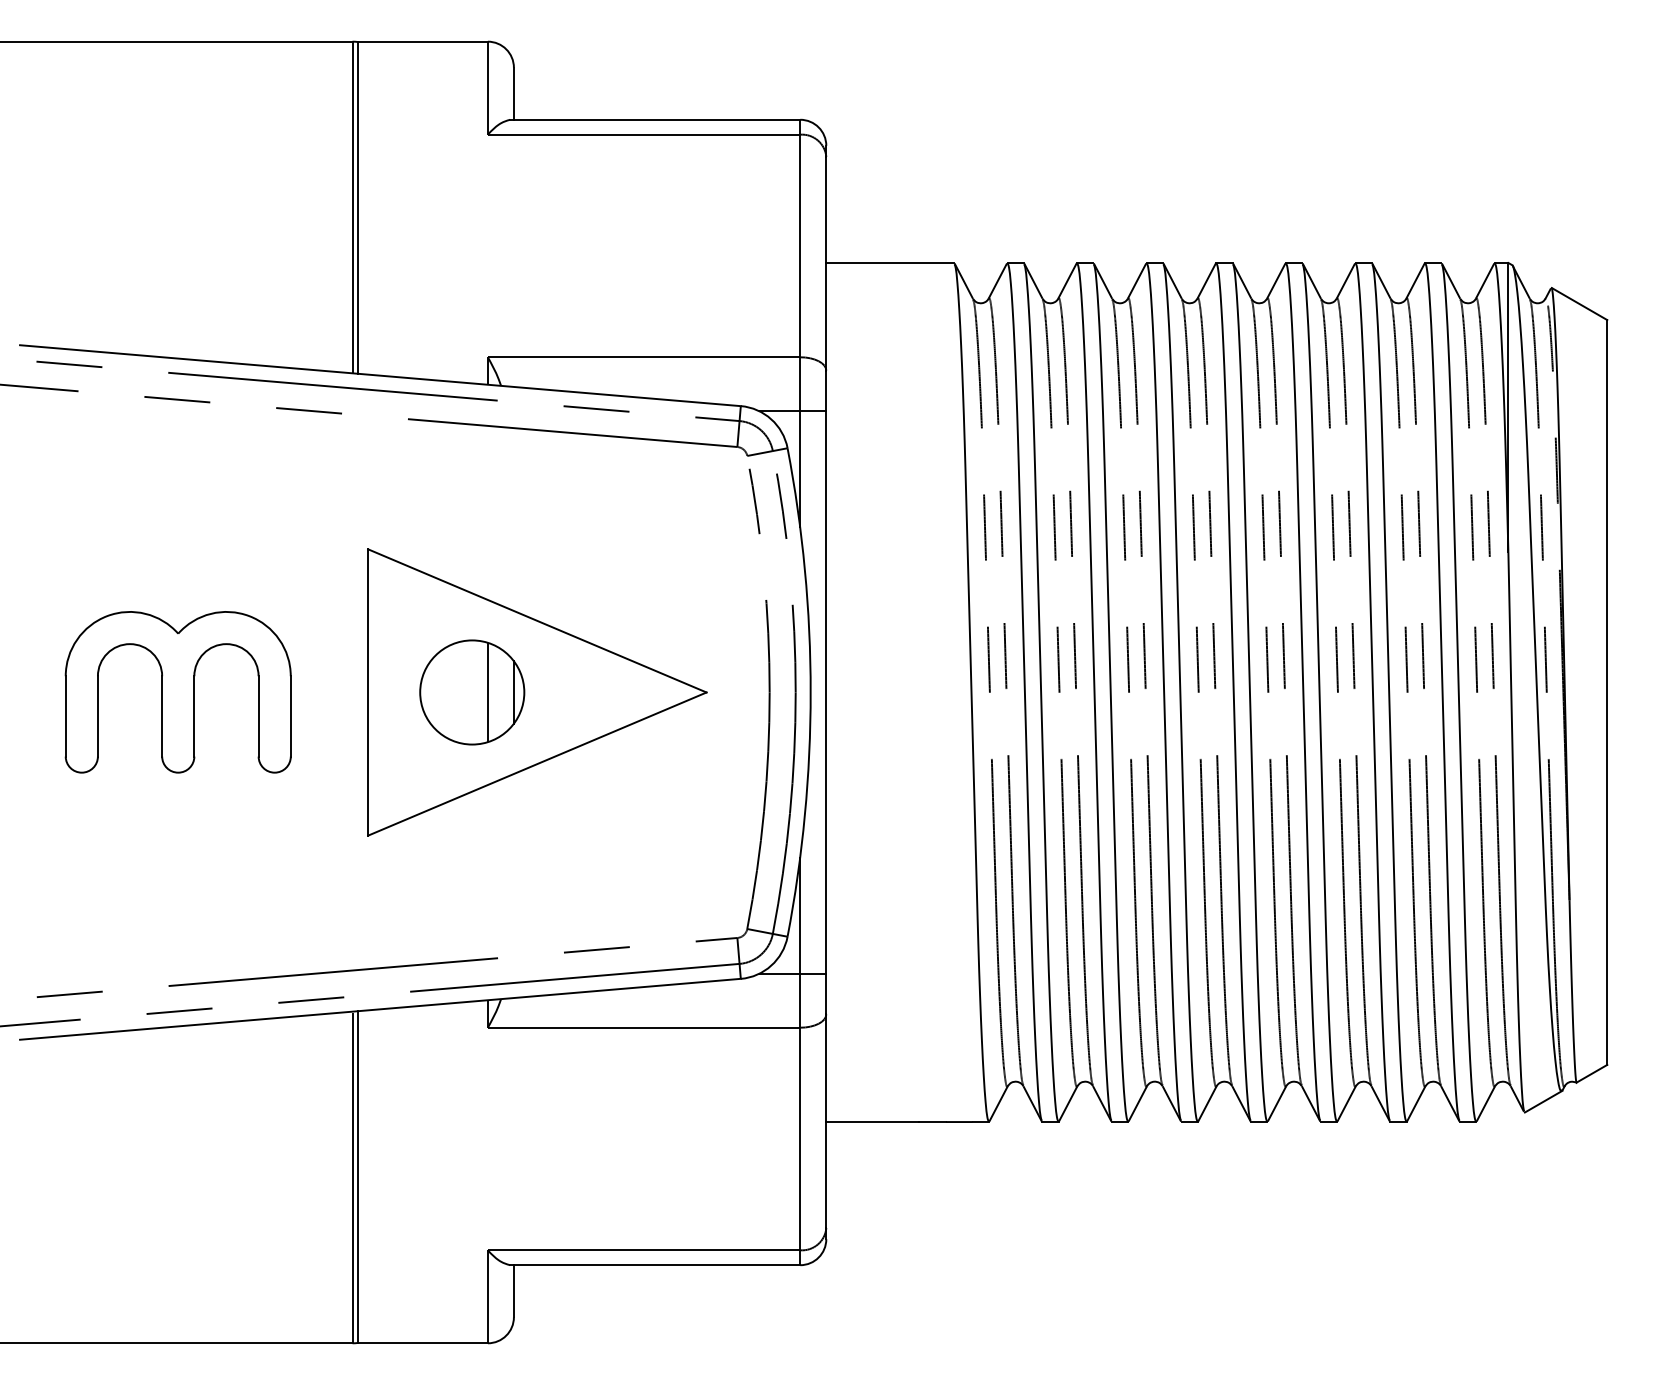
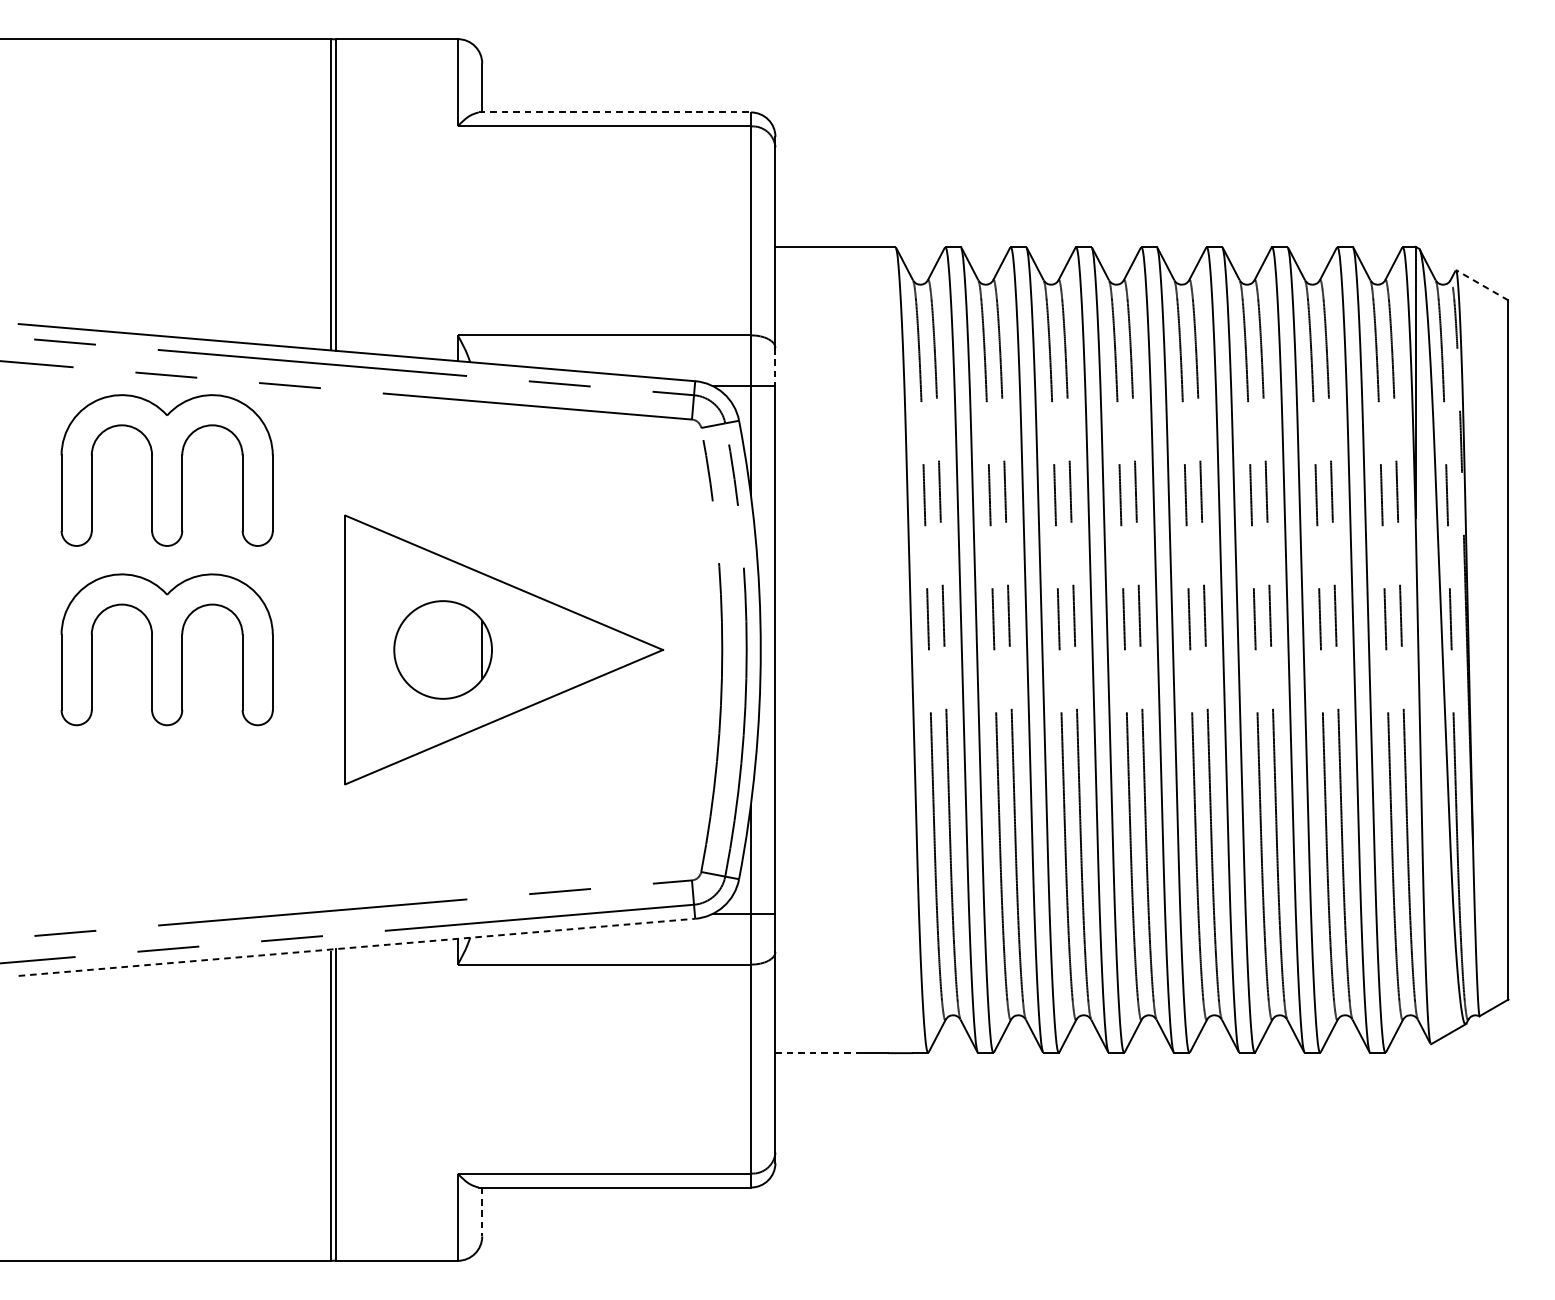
line: (655, 119) -> (615, 112), solid -> dashed
line: (1579, 304) -> (1482, 285), solid -> dashed
line: (826, 391) -> (775, 367), solid -> dashed
part: (177, 501) -> (166, 470), added
line: (487, 692) -> (457, 650), removed
line: (380, 1009) -> (357, 947), solid -> dashed
line: (873, 1122) -> (819, 1053), solid -> dashed
line: (513, 1291) -> (481, 1212), solid -> dashed

